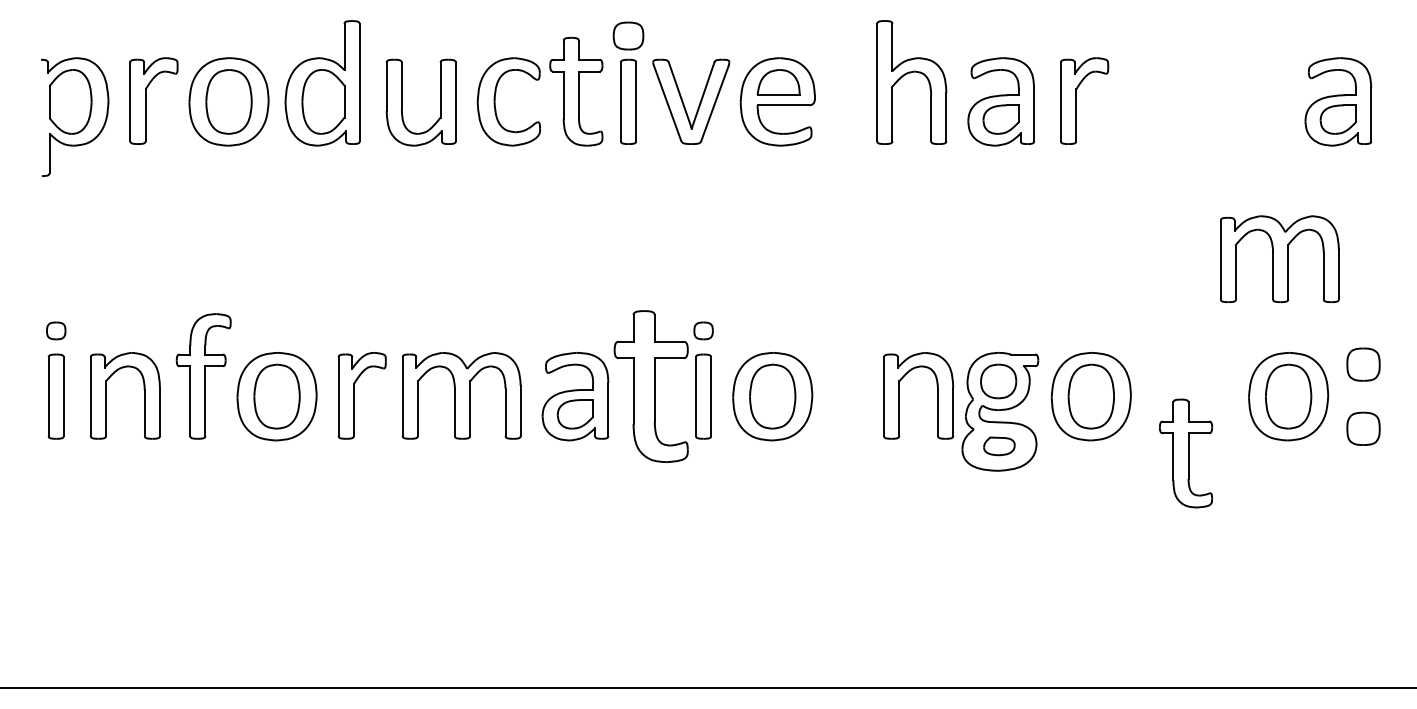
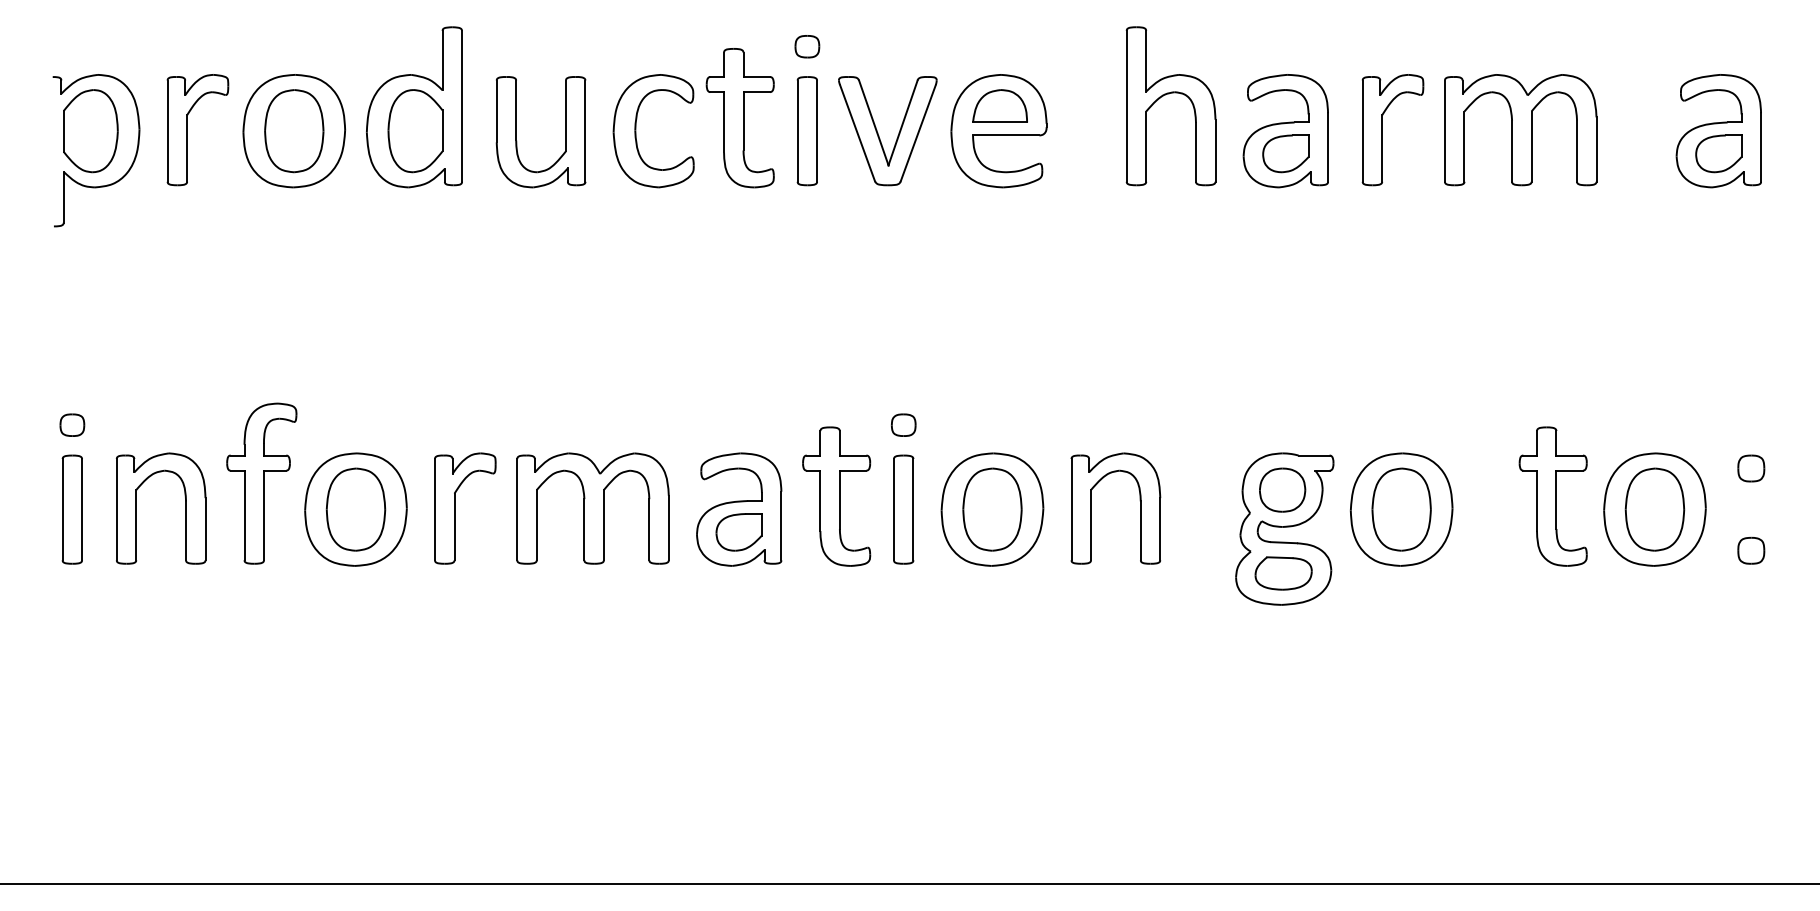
part: (628, 36) -> (807, 46), size x0.62
part: (1279, 259) -> (1520, 130), moved
part: (1363, 364) -> (1751, 468), size x0.62
part: (651, 386) -> (836, 496), size x0.71
part: (899, 395) -> (1091, 508), moved
part: (1363, 428) -> (1751, 550), size x0.62
part: (999, 446) -> (1283, 573), size x1.43
part: (1185, 453) -> (1552, 496), moved

